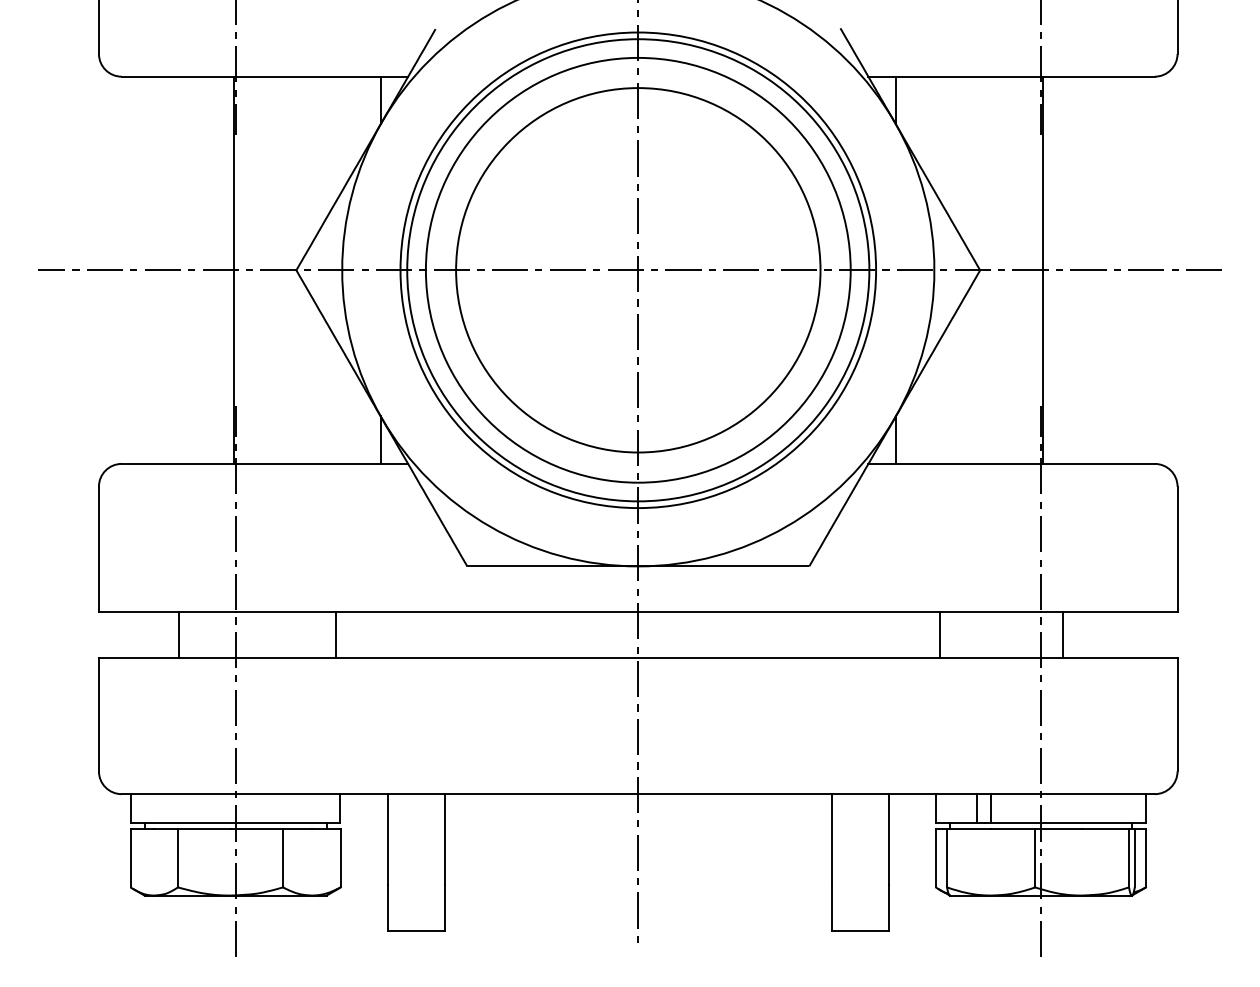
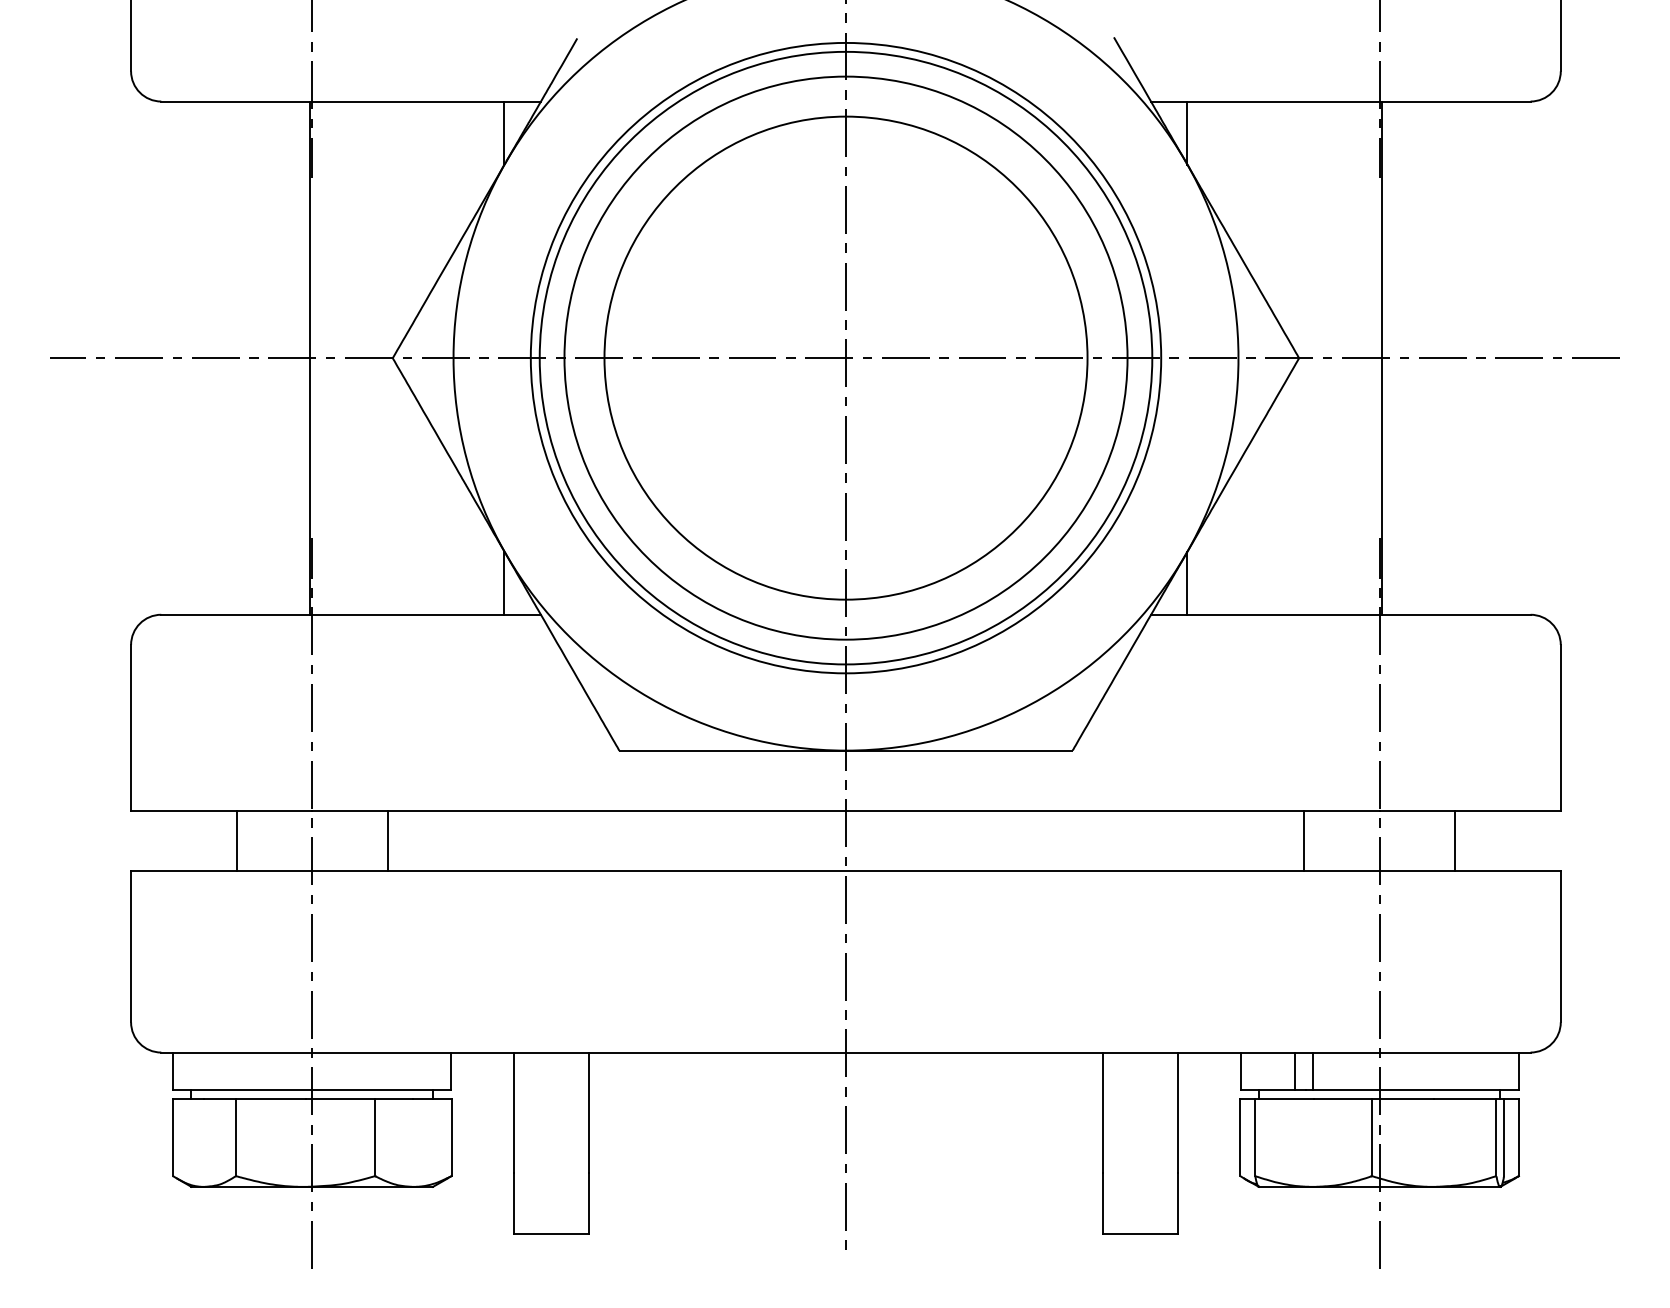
line: (335, 634) -> (387, 840), moved
line: (939, 634) -> (1303, 840), moved
line: (1062, 634) -> (1454, 840), moved

